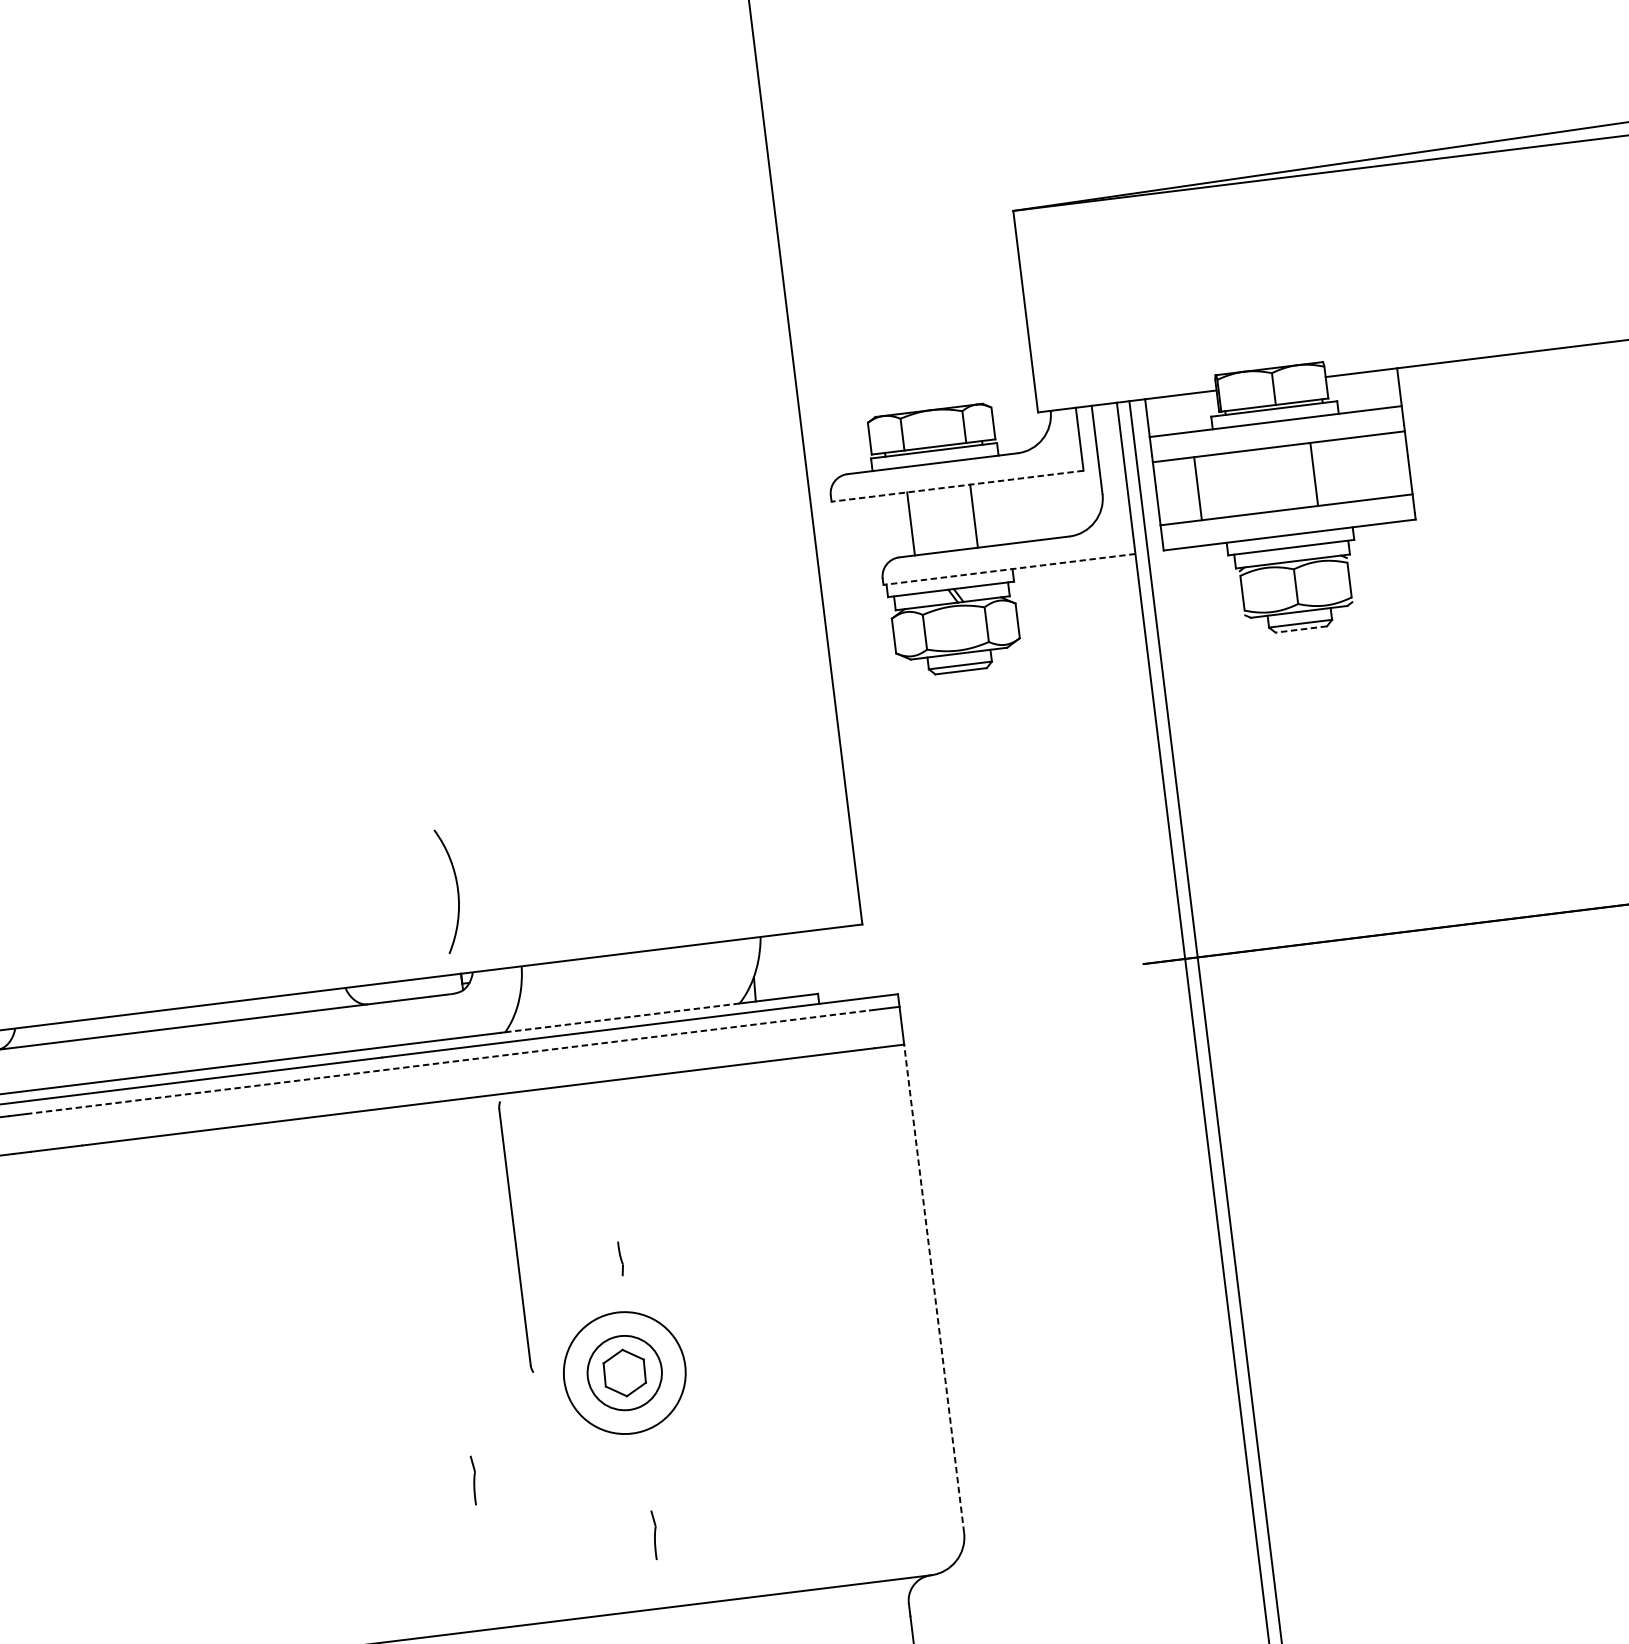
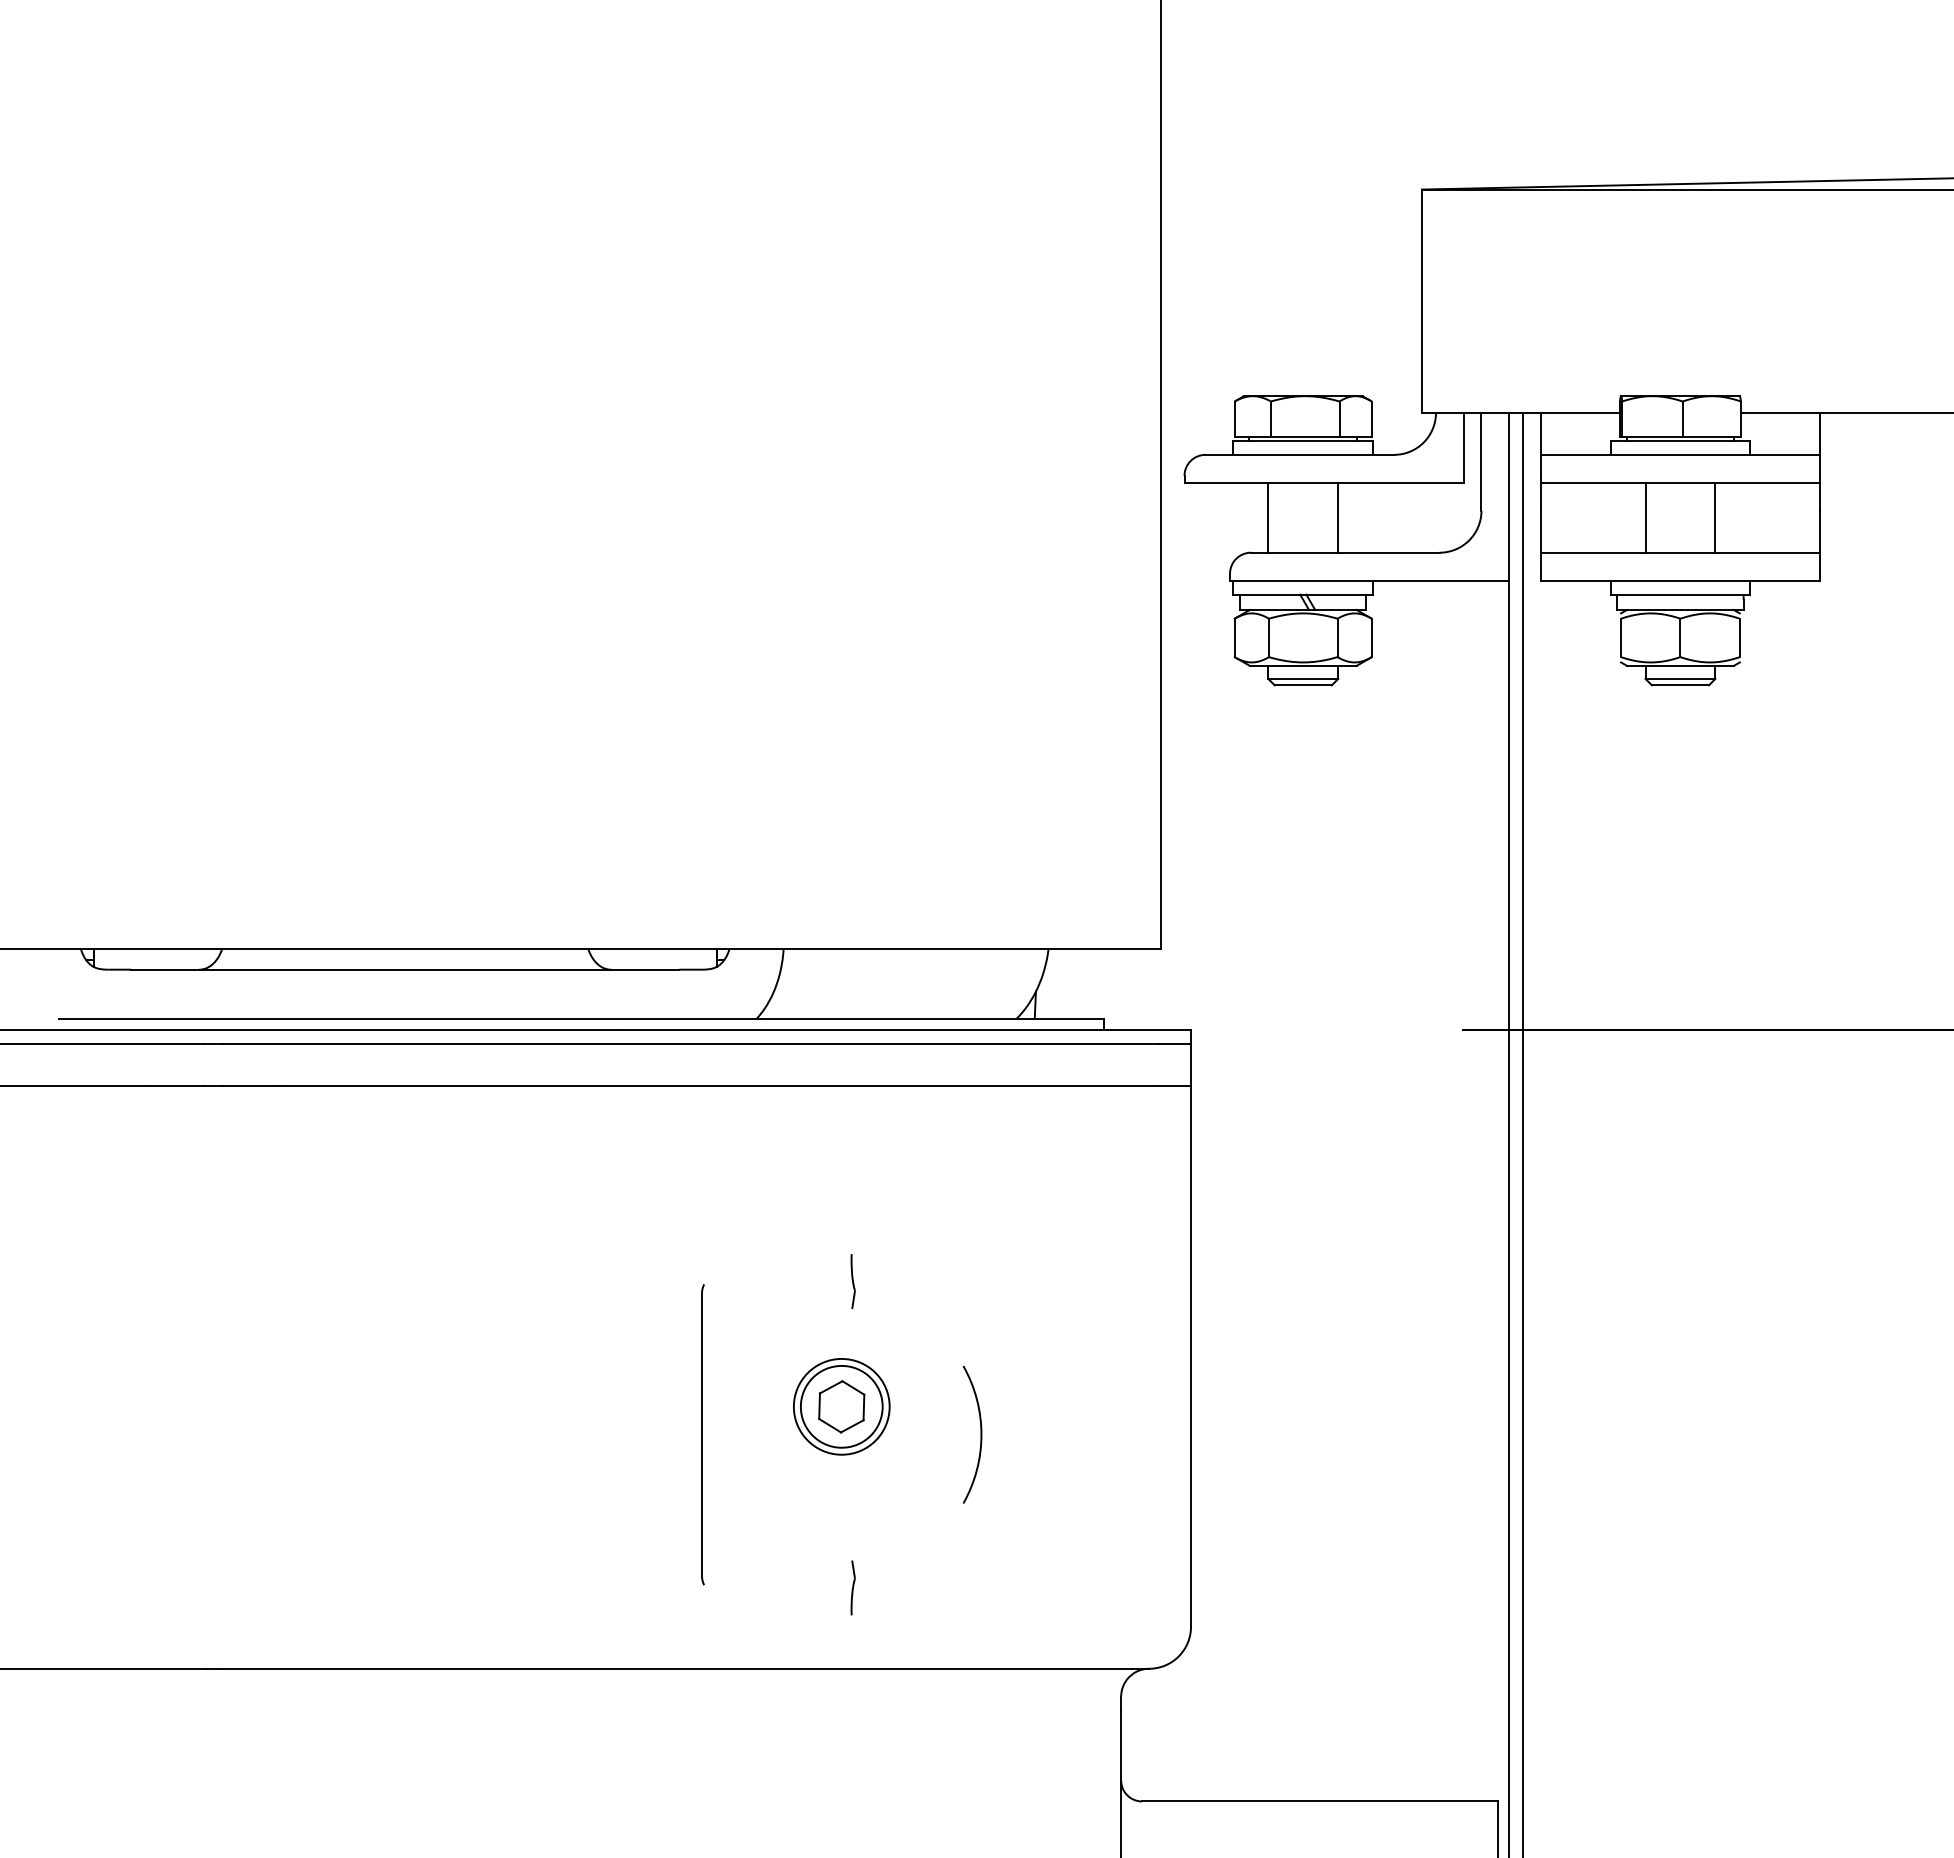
line: (957, 485) -> (1324, 482), dashed -> solid
line: (1197, 488) -> (1645, 517), moved
line: (1009, 569) -> (1369, 580), dashed -> solid
line: (1300, 629) -> (1679, 685), dashed -> solid
arc: (457, 889) -> (980, 1434), moved
line: (622, 1017) -> (886, 1018), dashed -> solid
line: (448, 1062) -> (690, 1043), dashed -> solid
part: (515, 1236) -> (702, 1434), moved
part: (620, 1258) -> (852, 1281), size x1.43
line: (934, 1288) -> (1191, 1356), dashed -> solid
circle: (624, 1372) -> (841, 1406), size x0.71
part: (473, 1480) -> (662, 1503), removed

